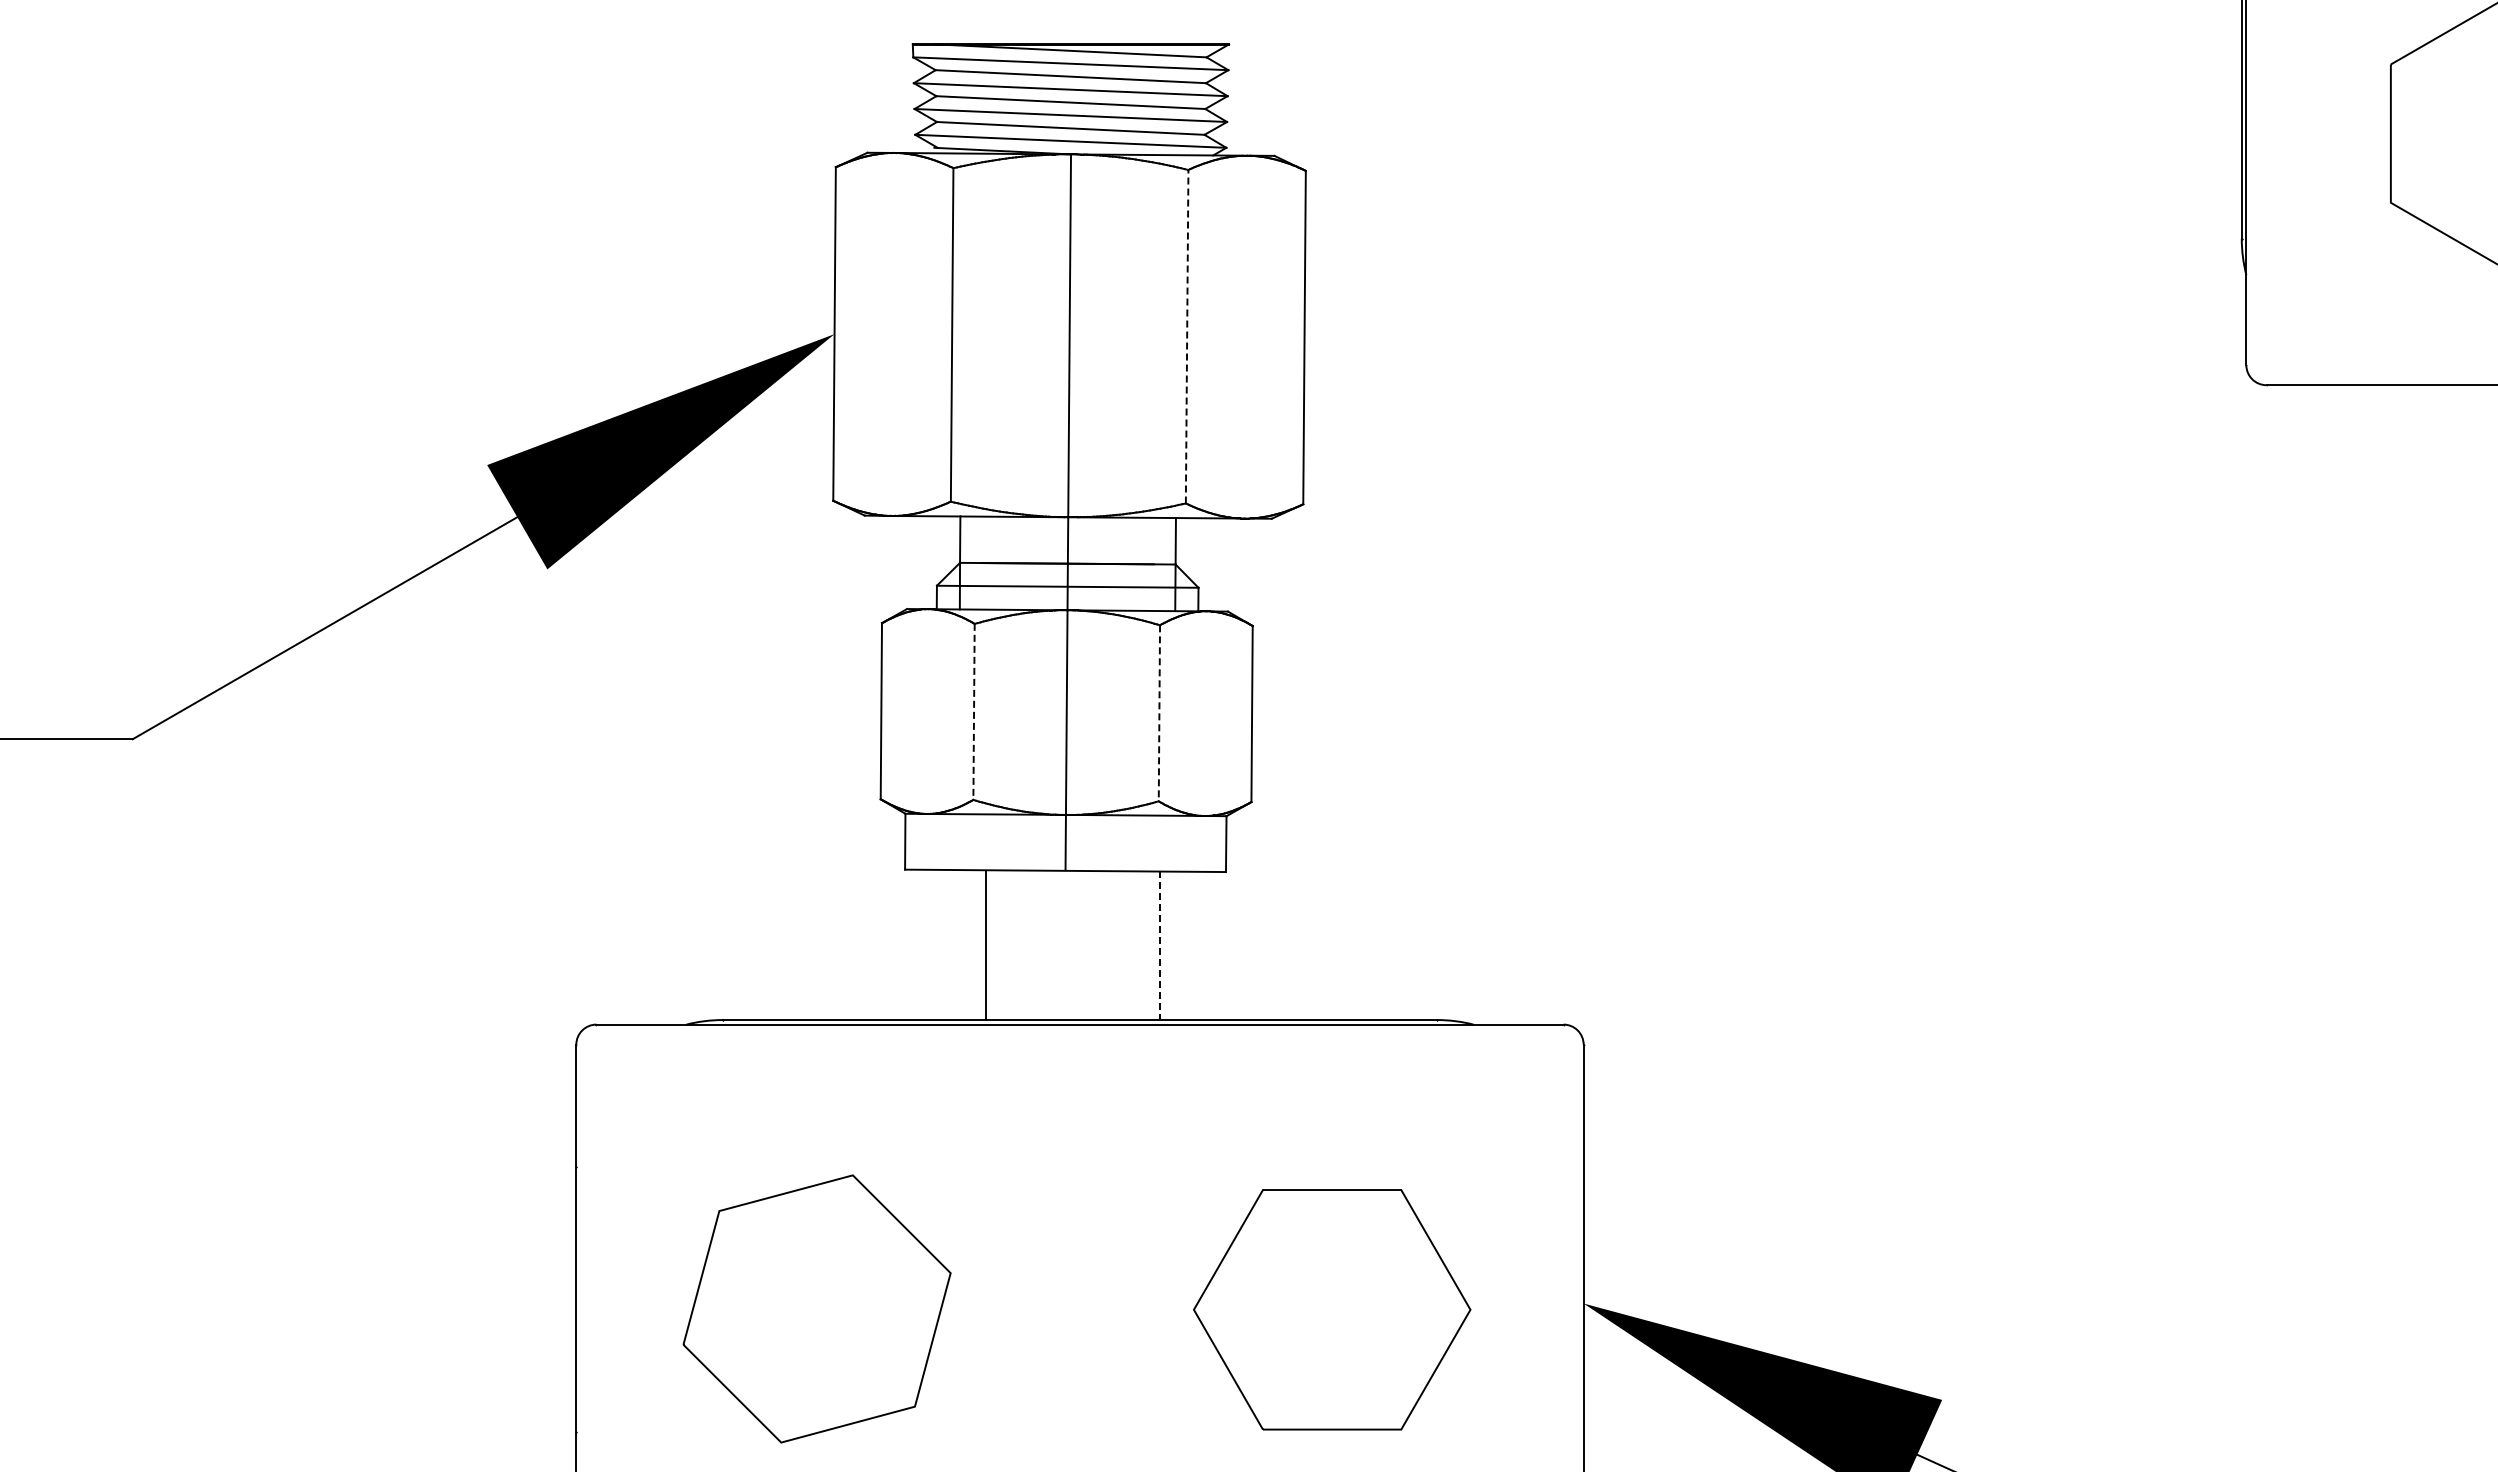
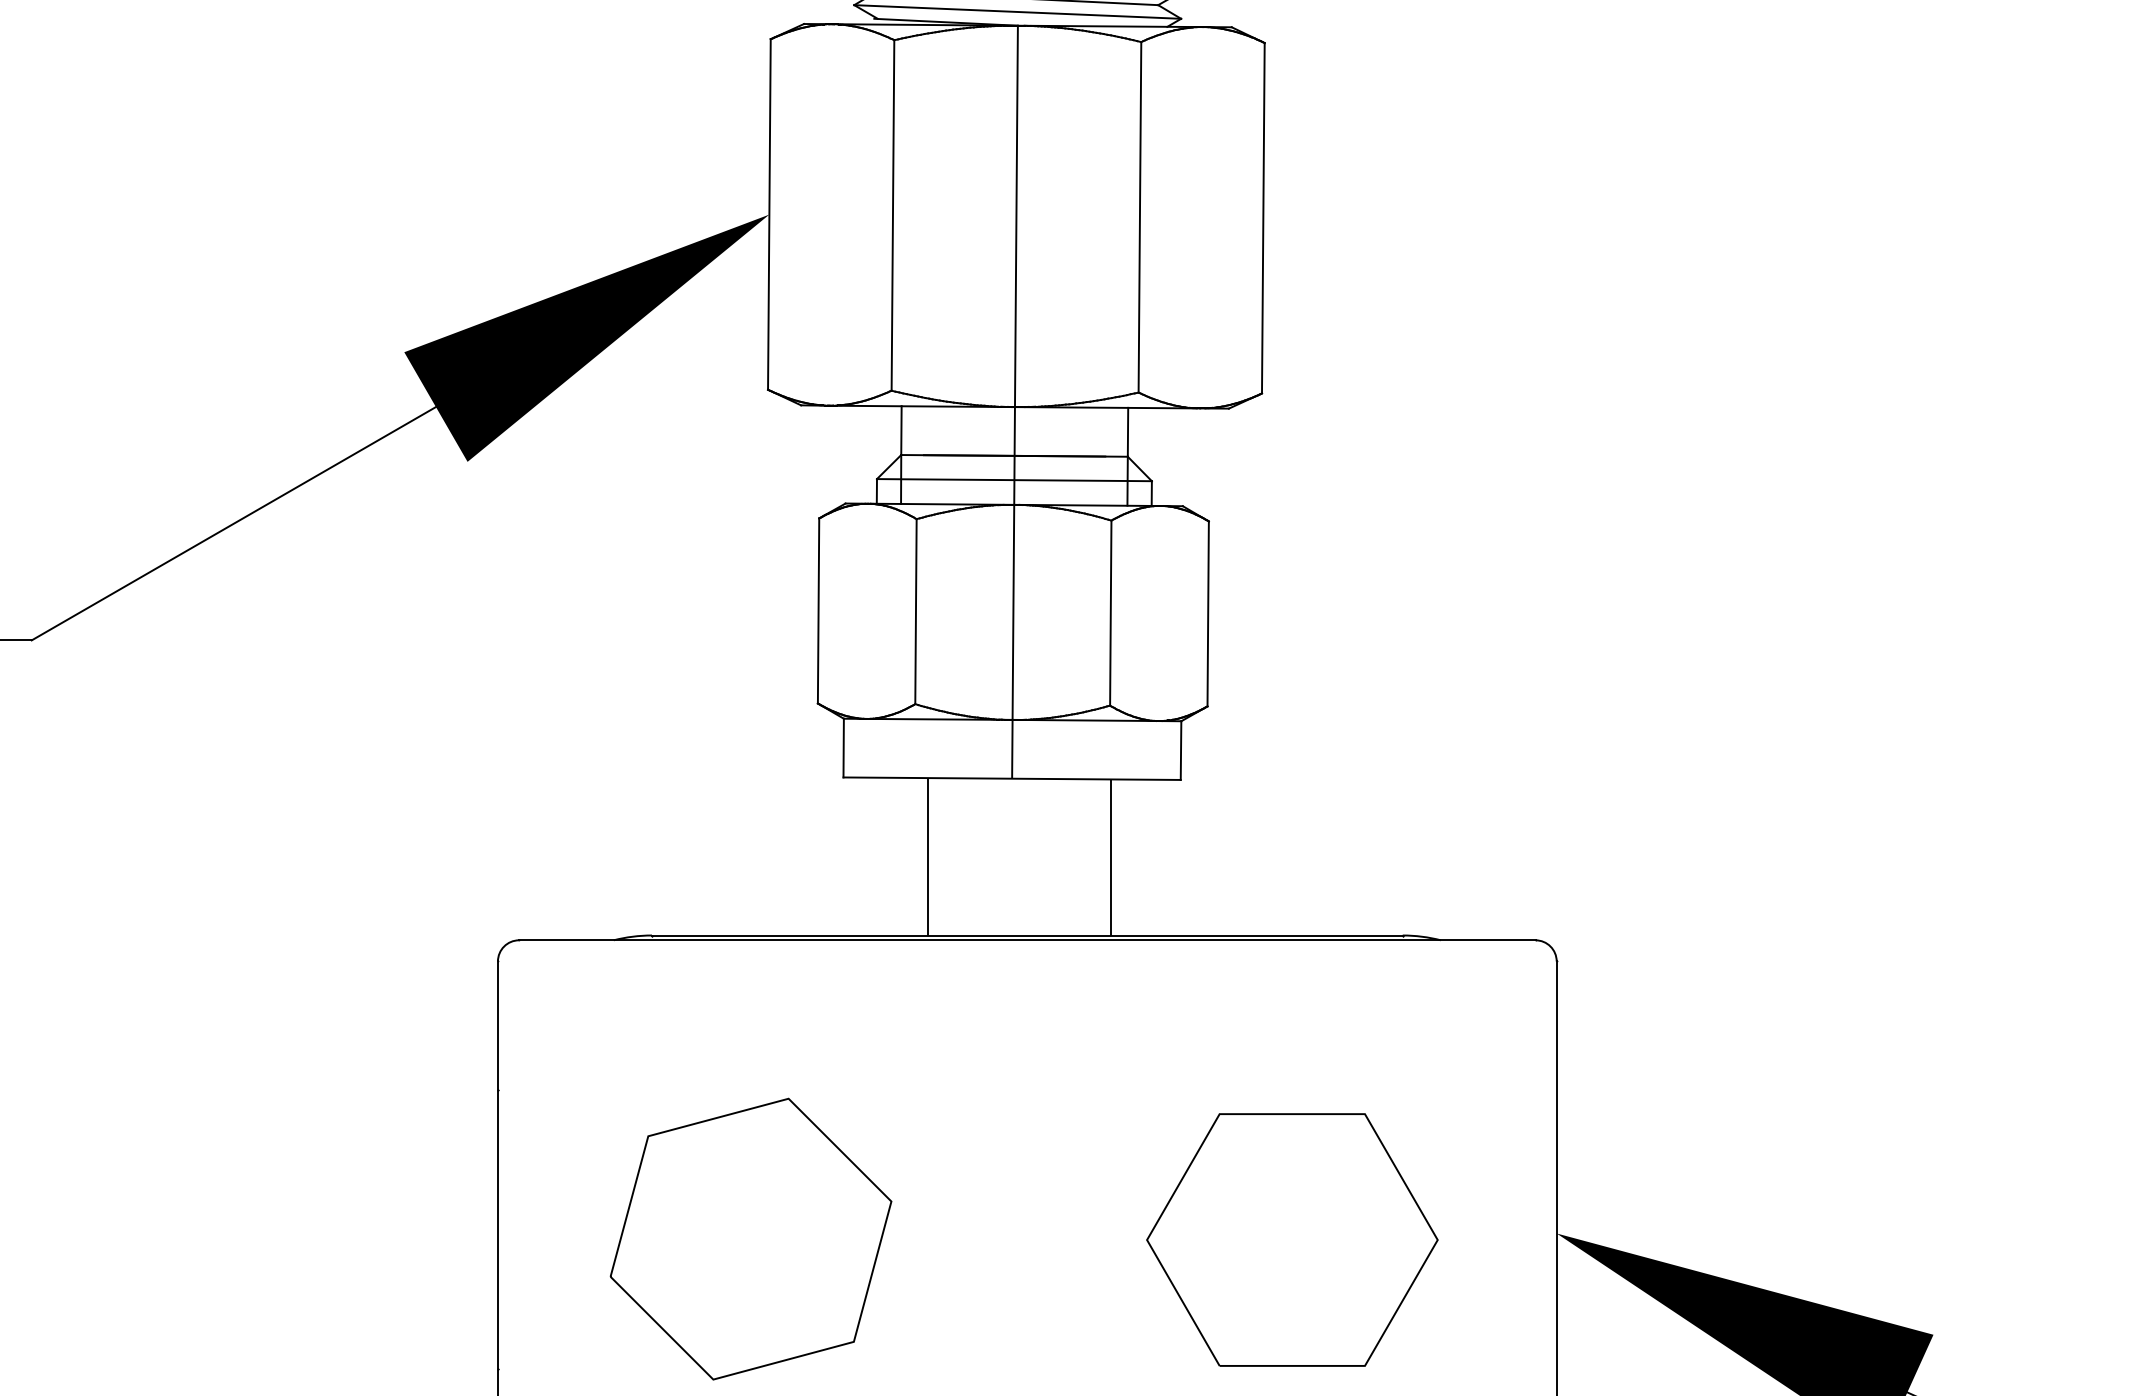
line: (1187, 336) -> (1140, 217), dashed -> solid
line: (974, 712) -> (916, 612), dashed -> solid
line: (1159, 713) -> (1110, 613), dashed -> solid
line: (1160, 946) -> (1111, 858), dashed -> solid

